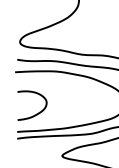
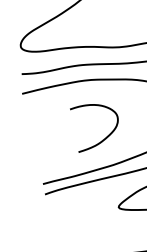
curve: (36, 113) -> (105, 136), moved

